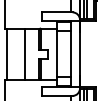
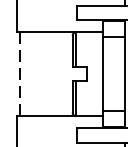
line: (25, 53) -> (50, 73), removed
line: (6, 54) -> (19, 74), solid -> dashed

